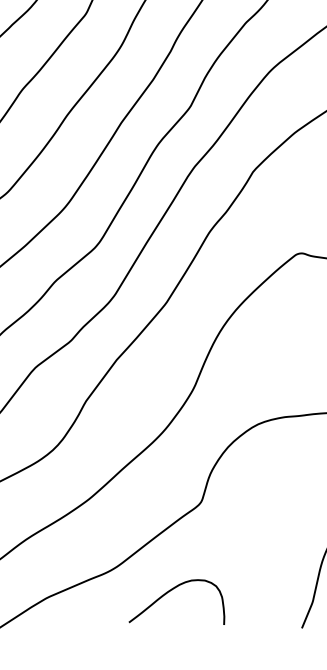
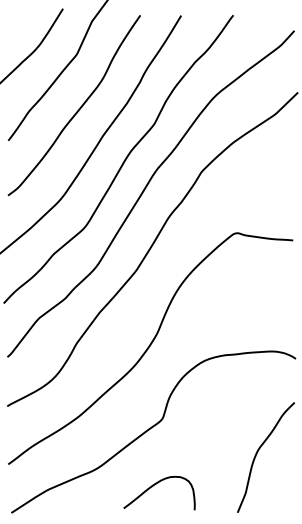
curve: (171, 591) -> (155, 485), moved

